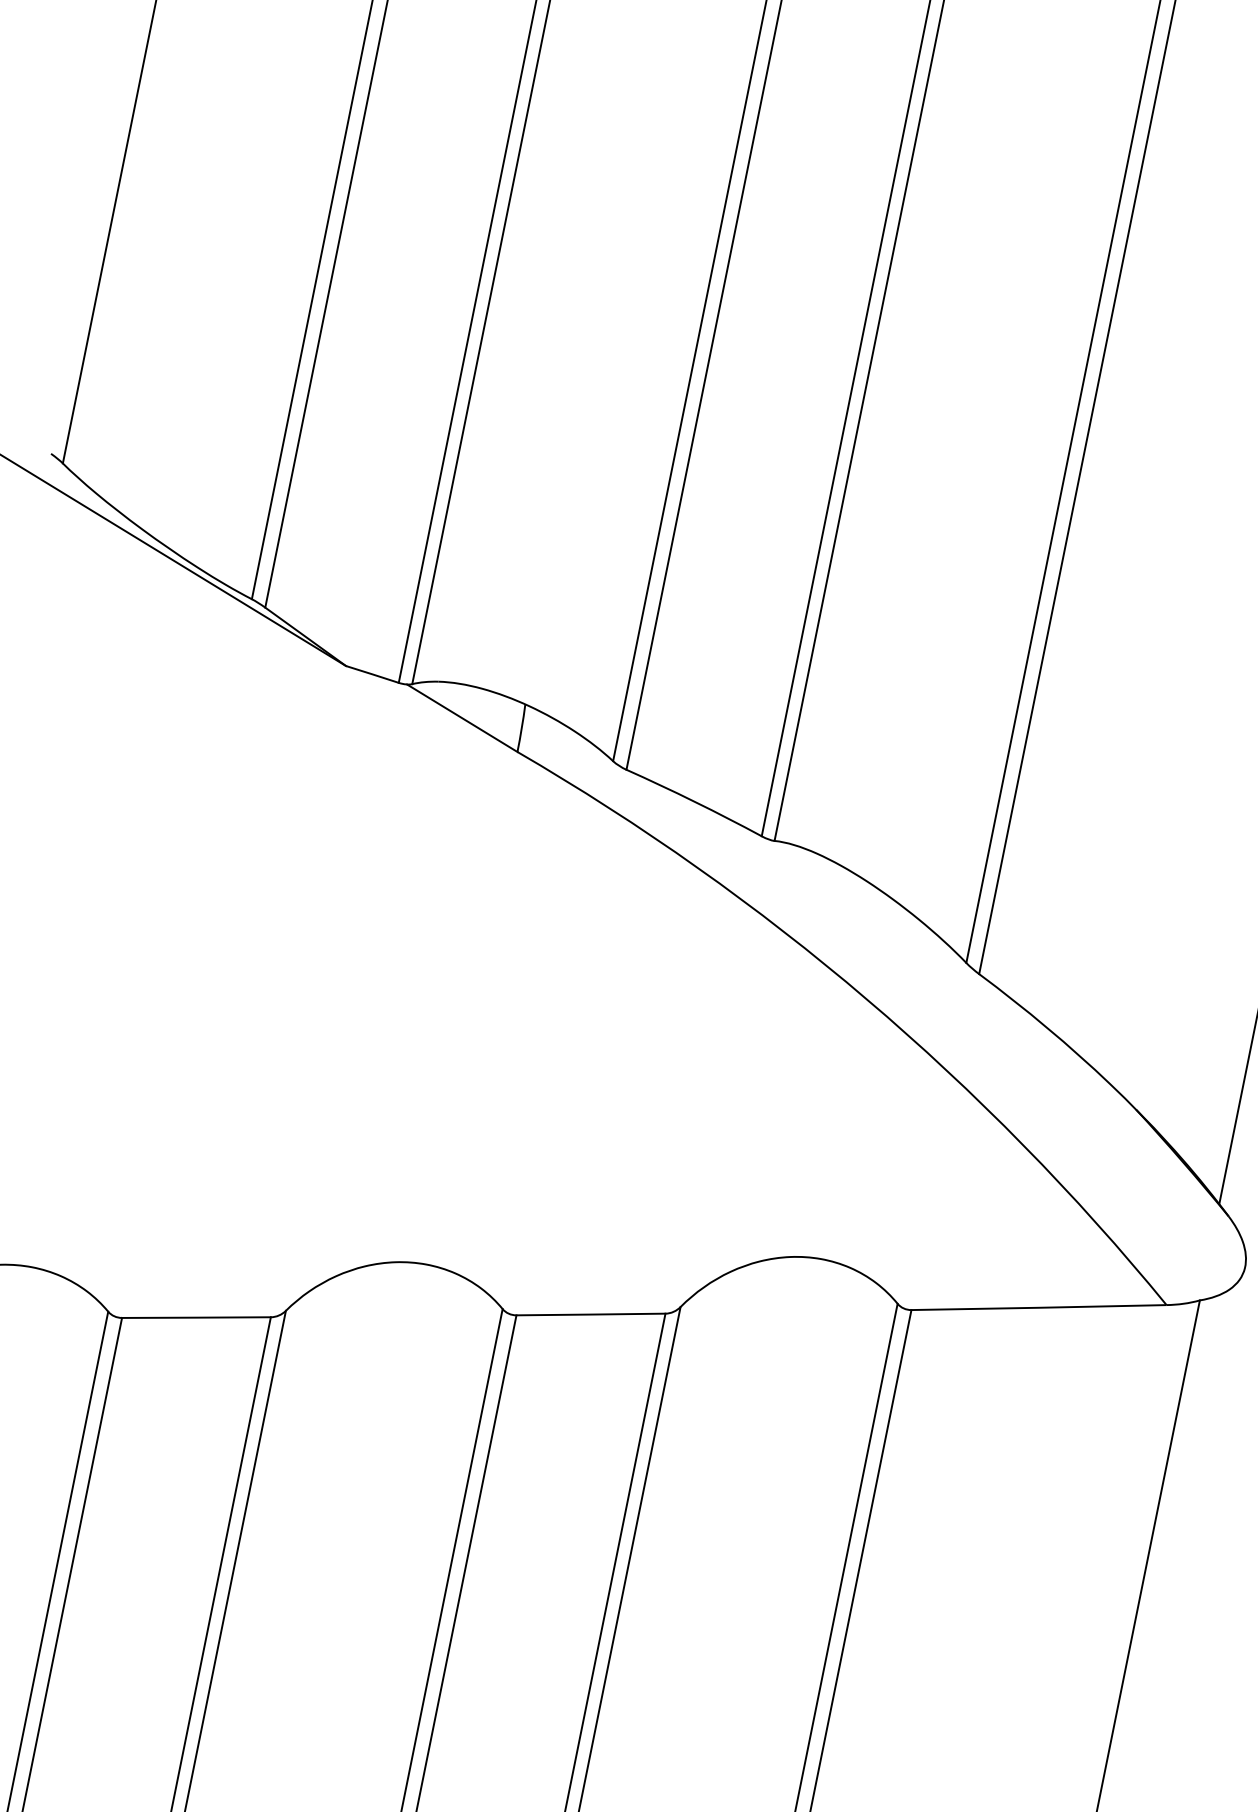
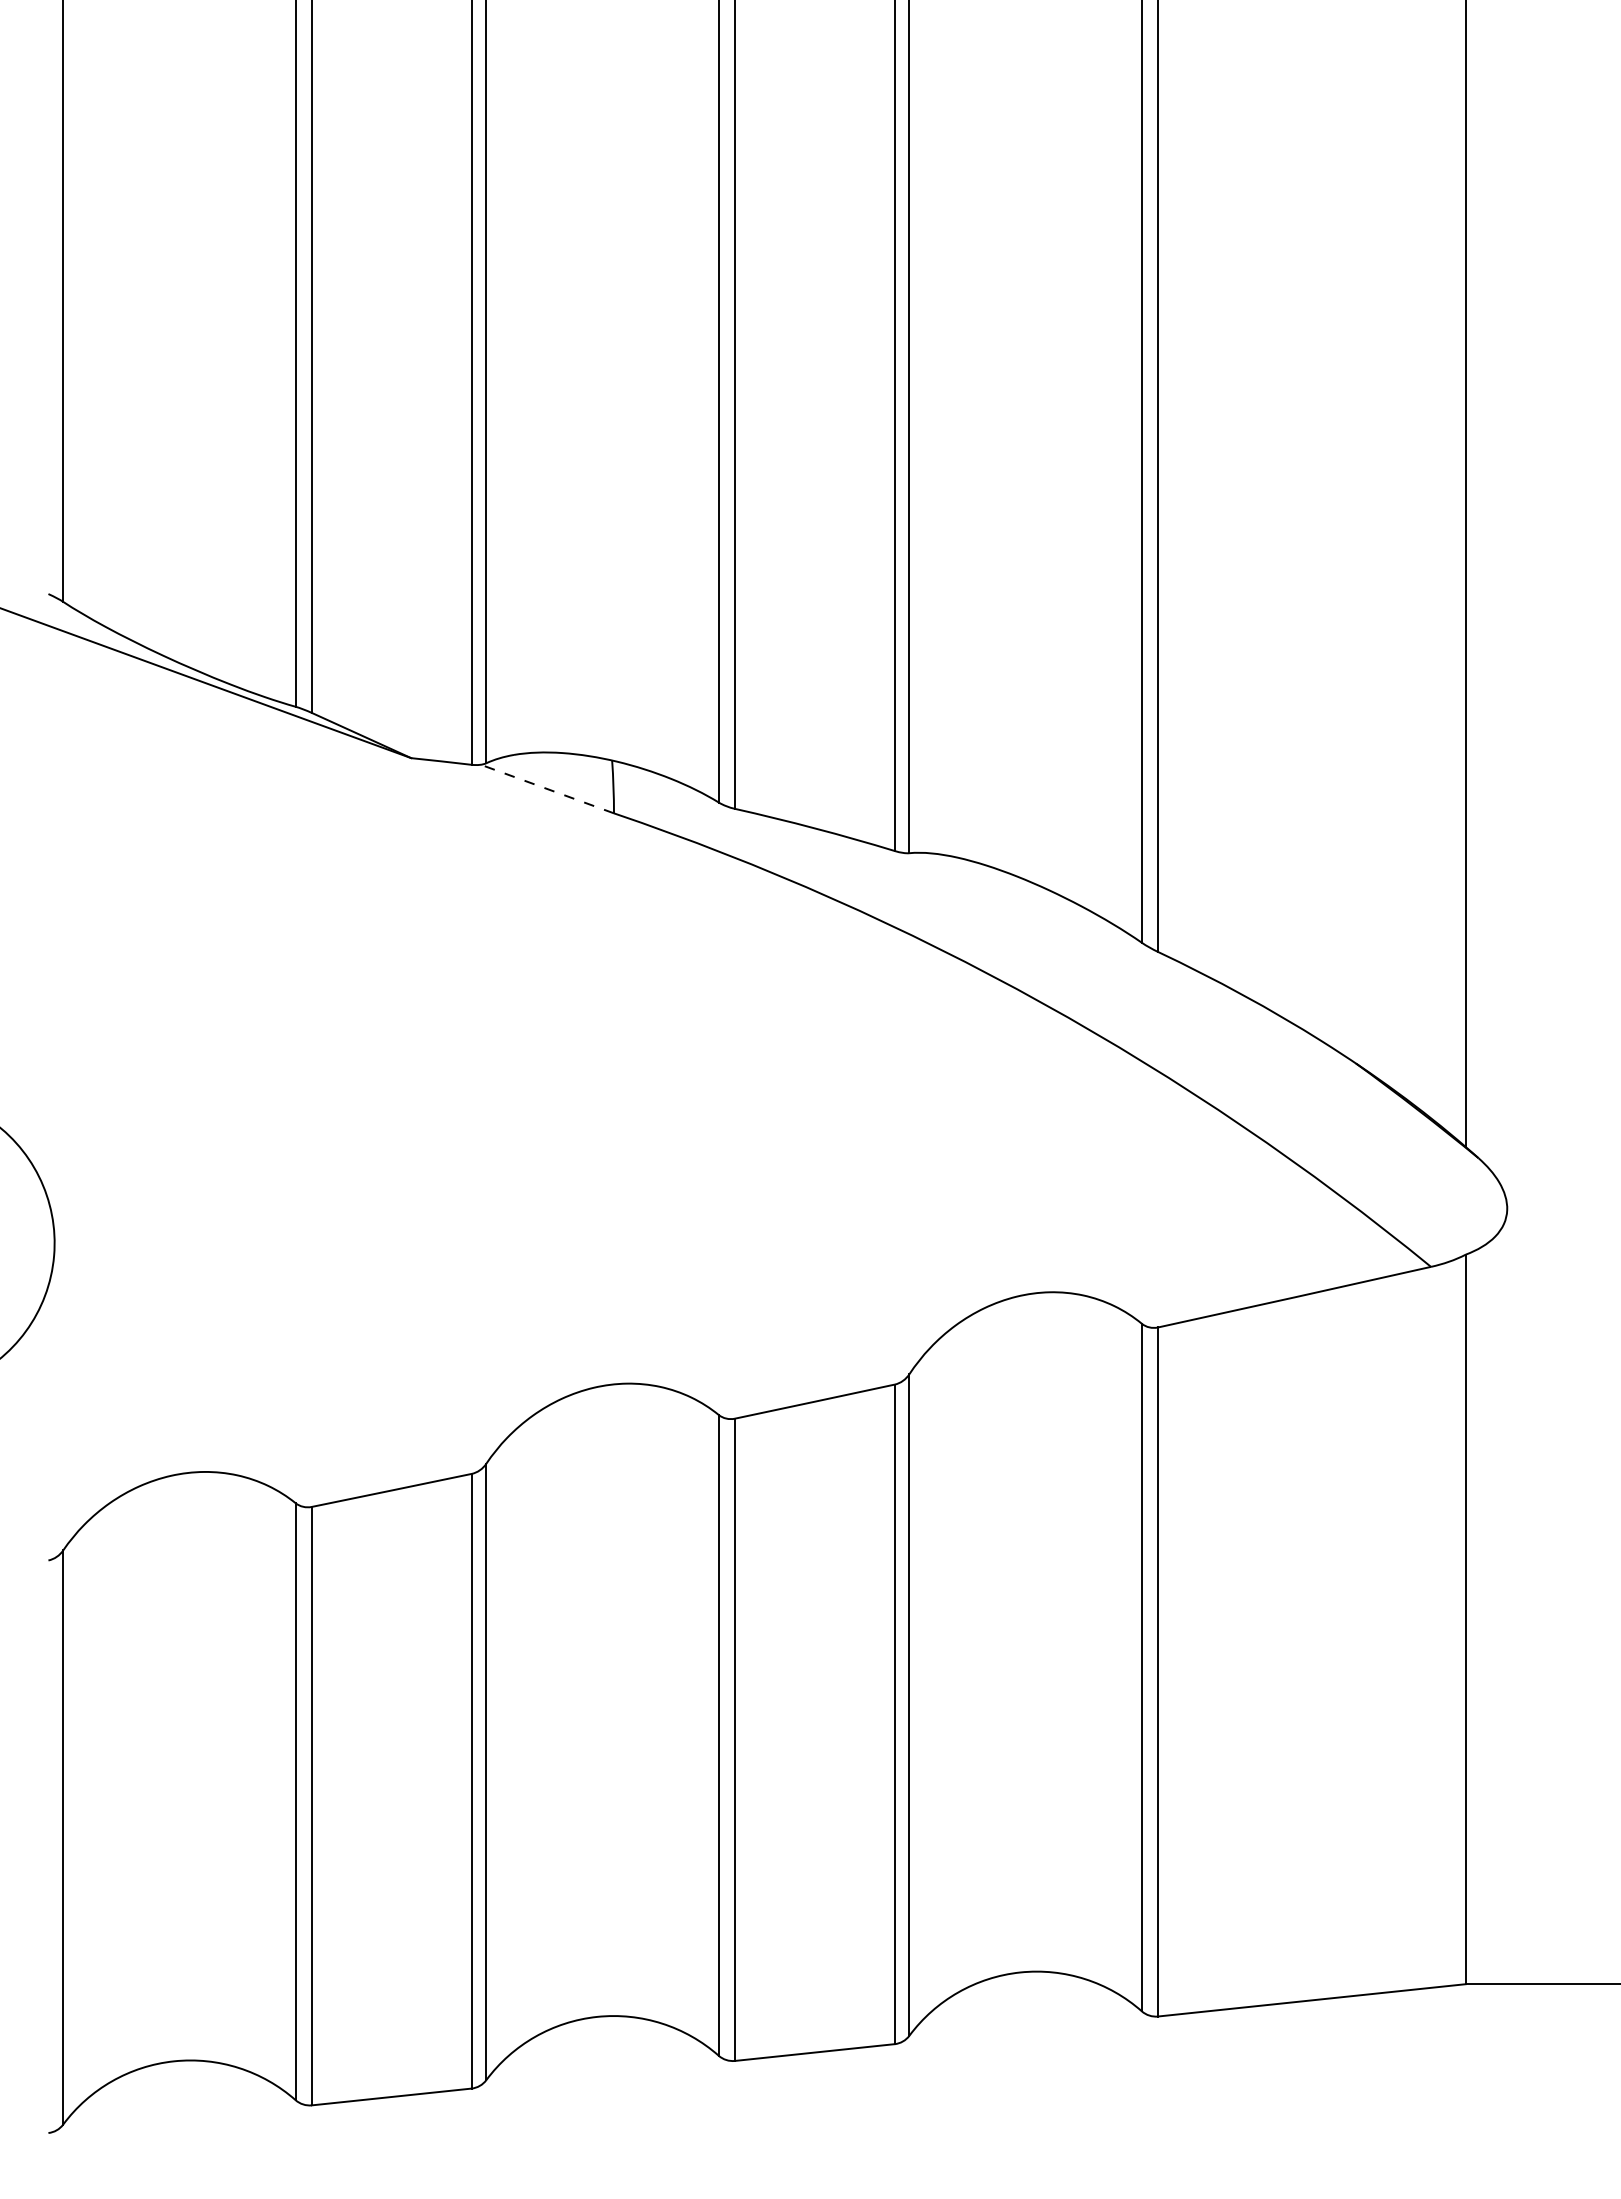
line: (462, 718) -> (547, 789), solid -> dashed

